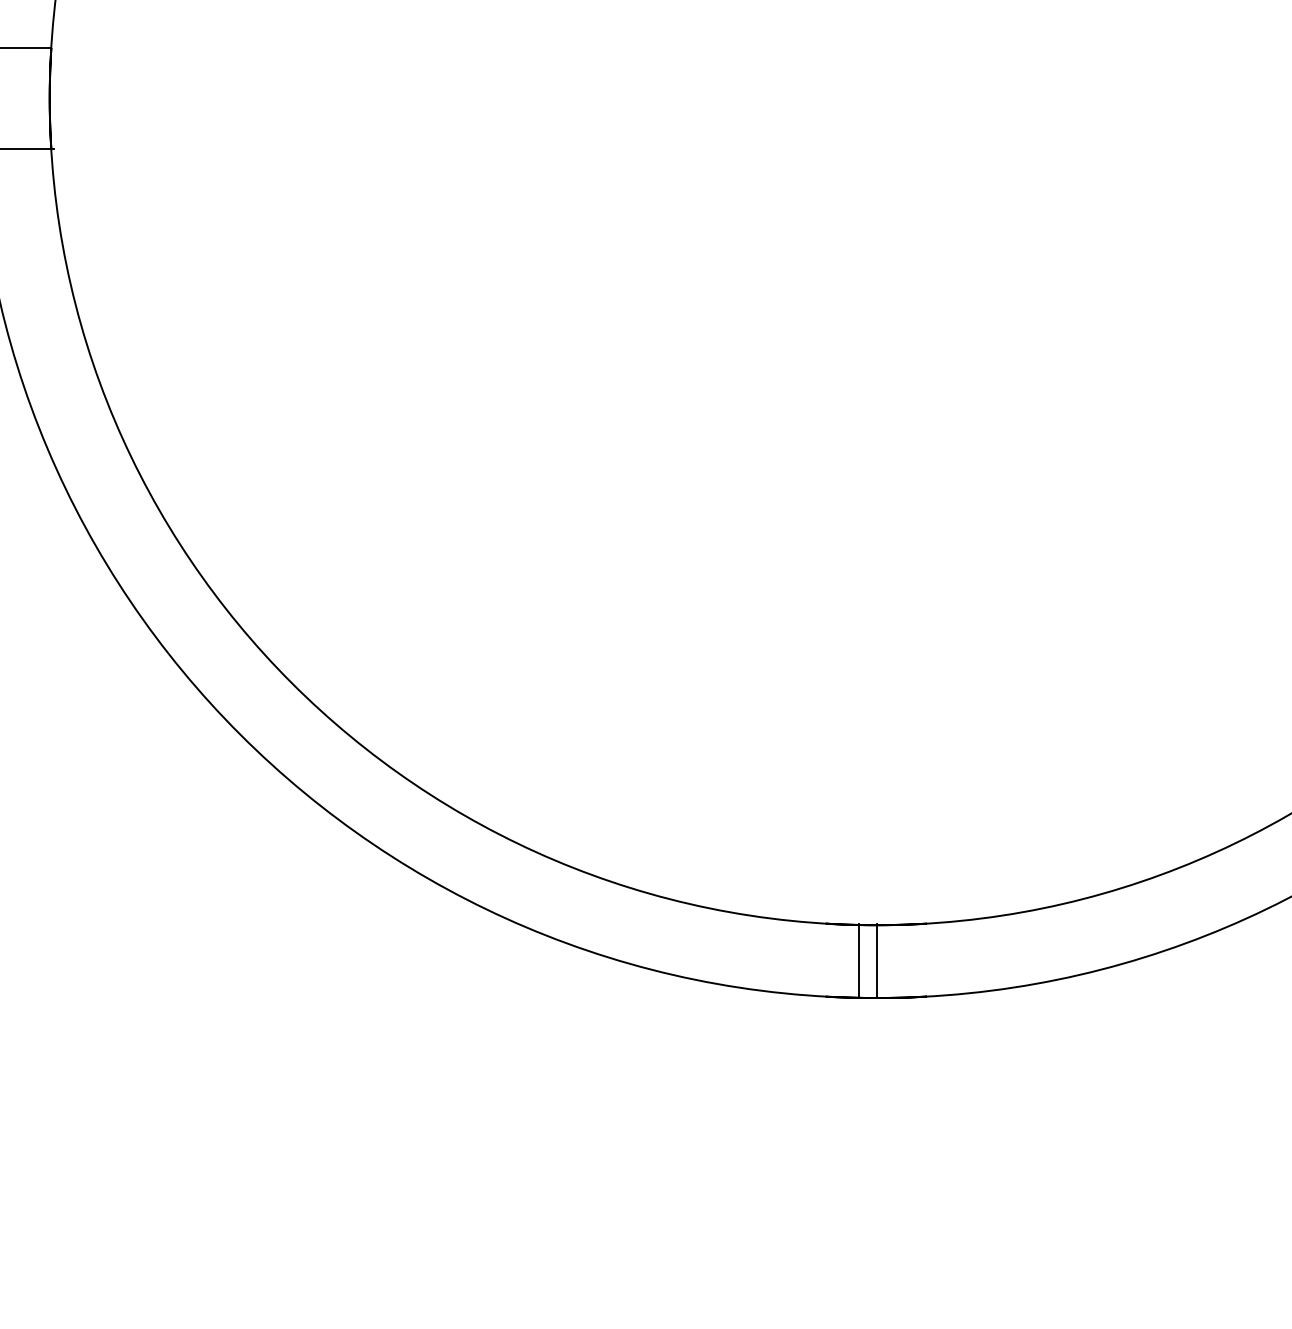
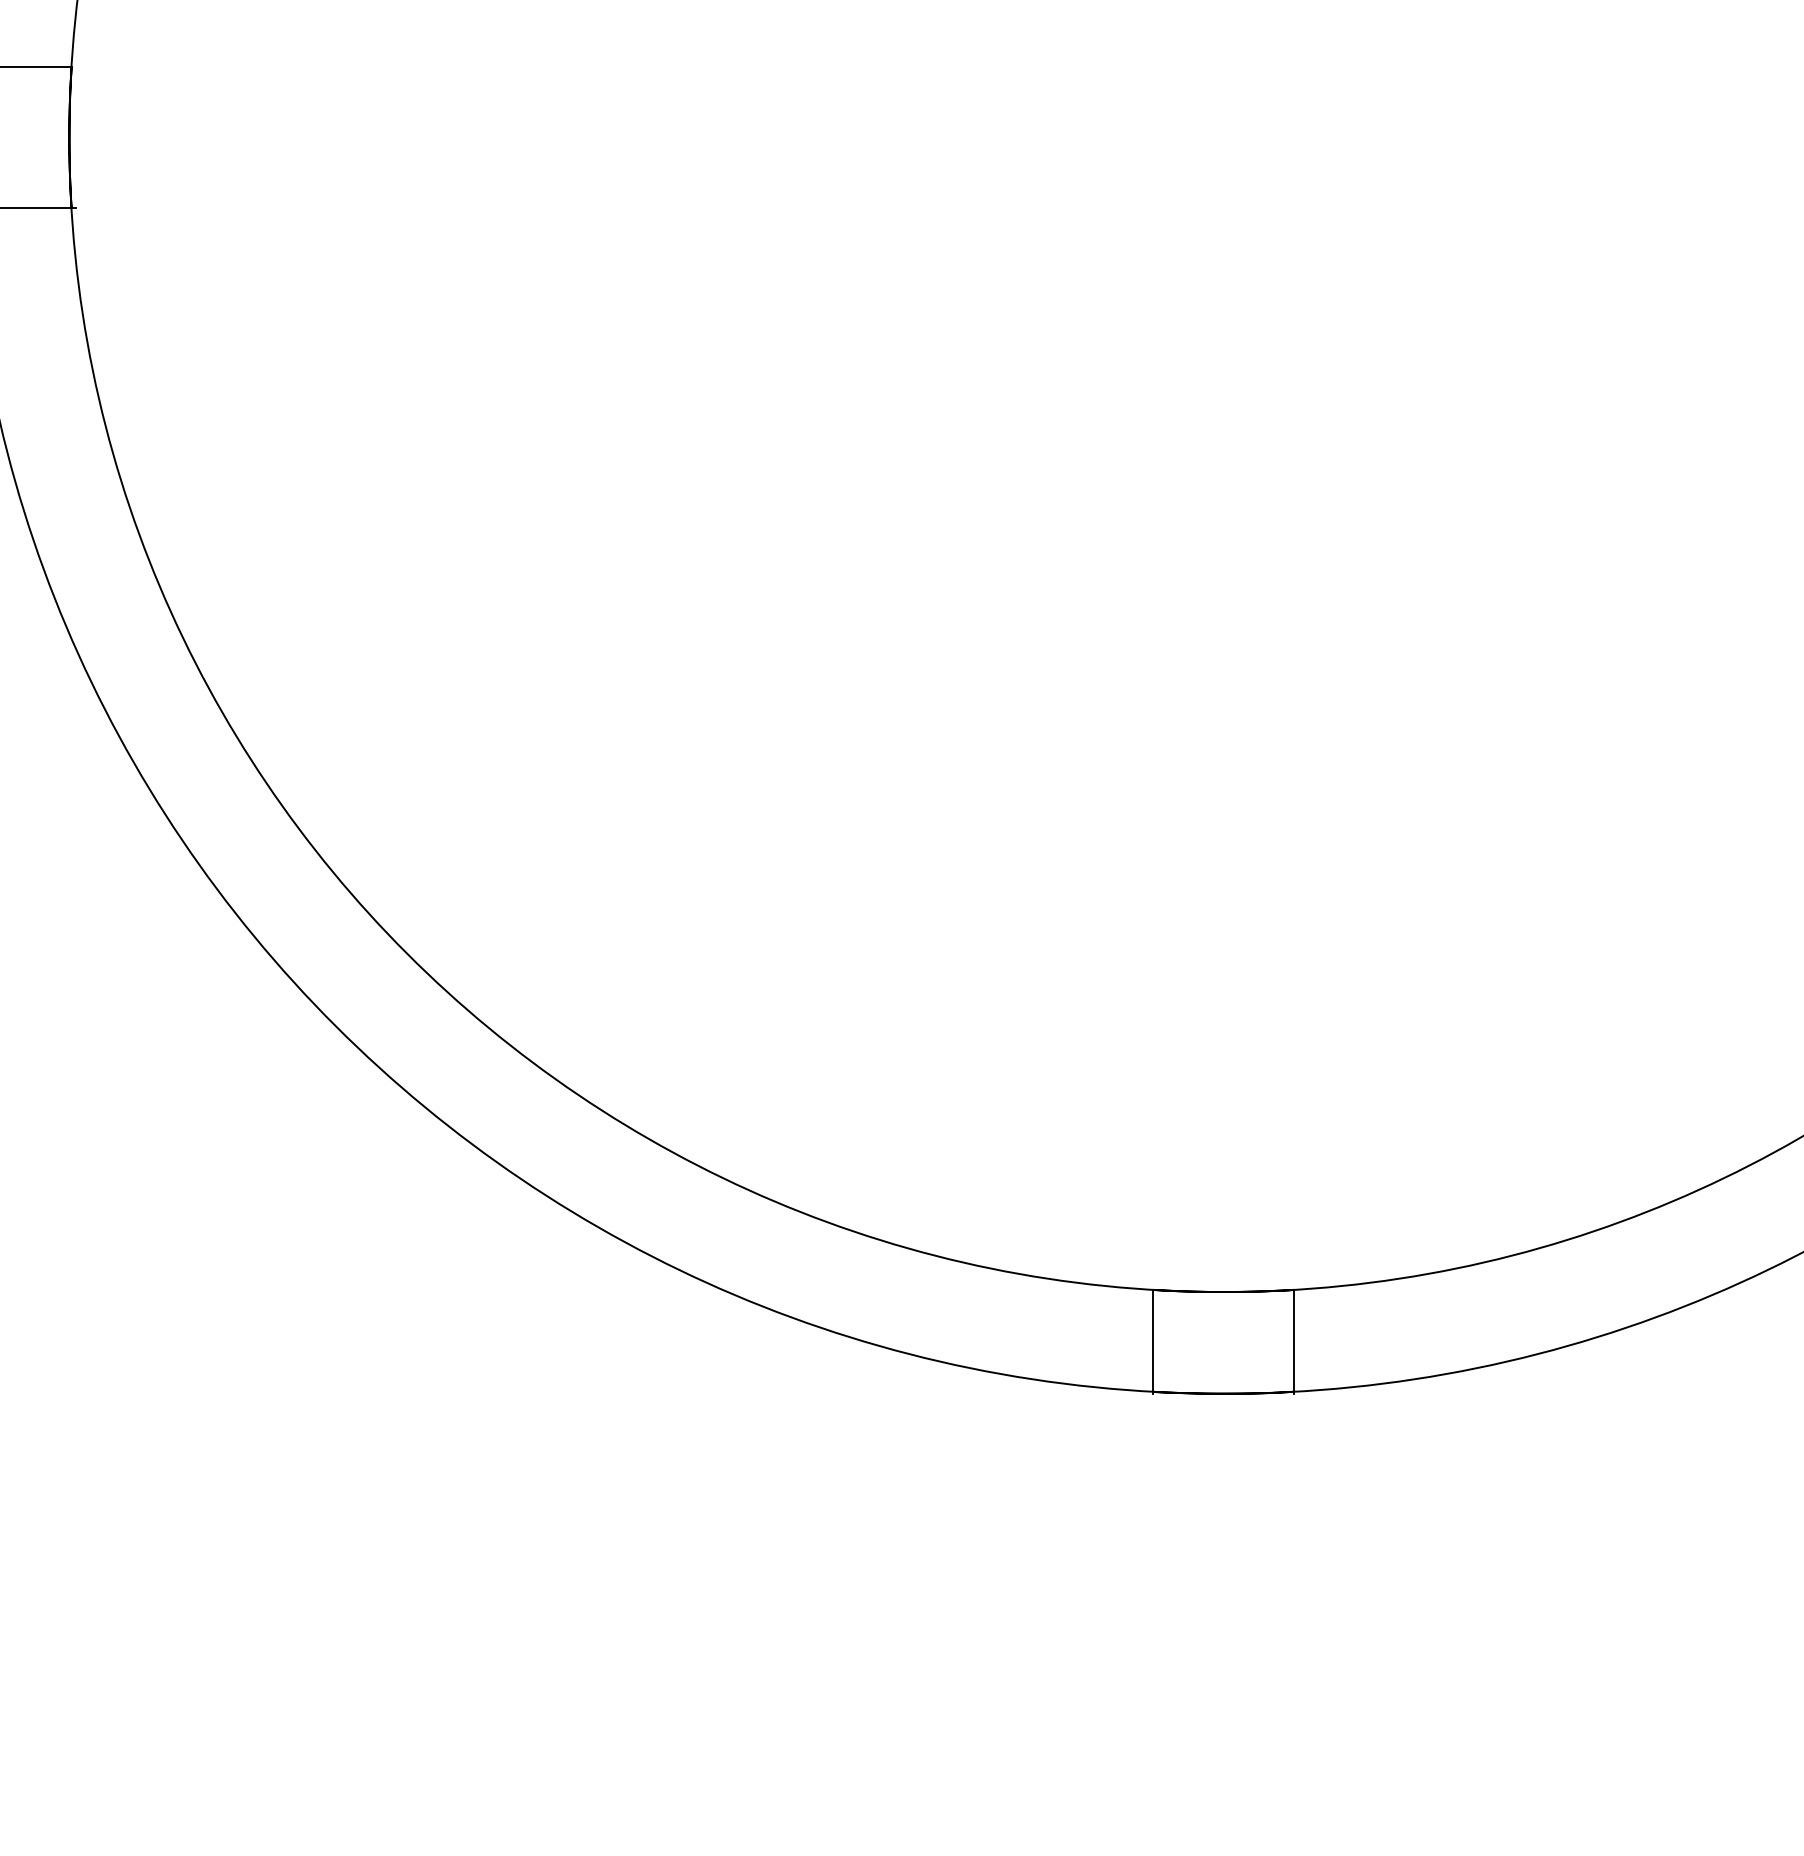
line: (859, 960) -> (1294, 1341), moved
line: (876, 960) -> (1152, 1341), moved

